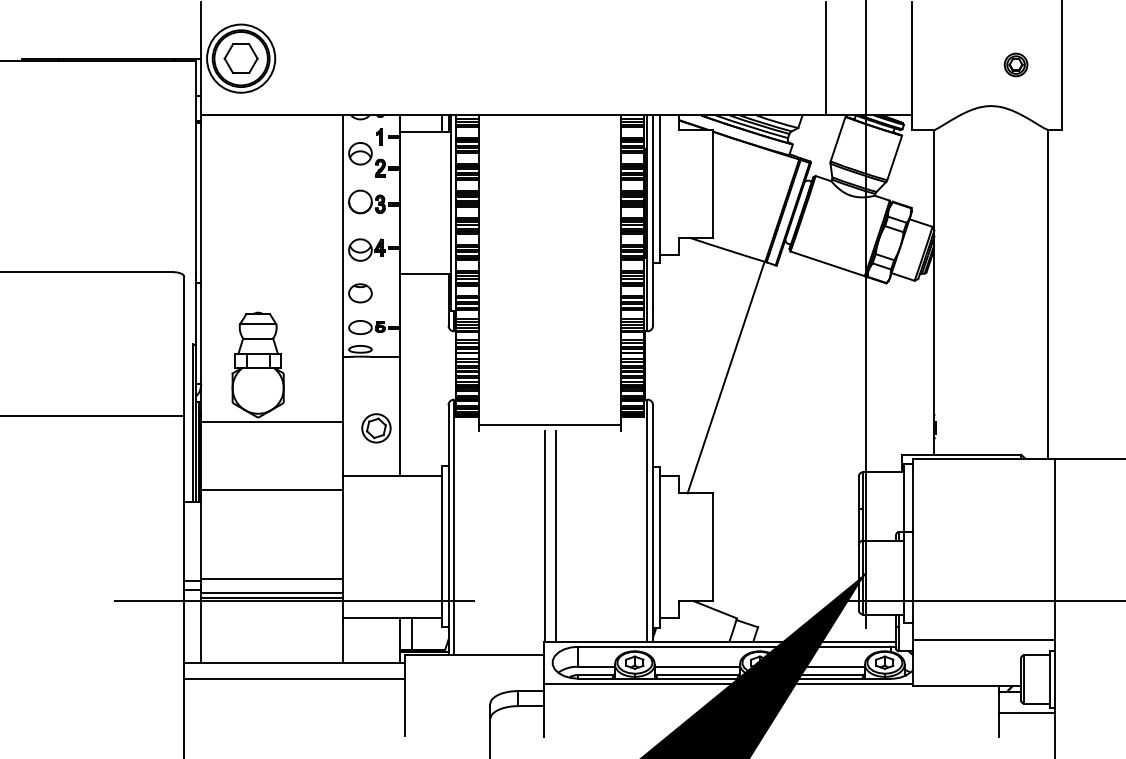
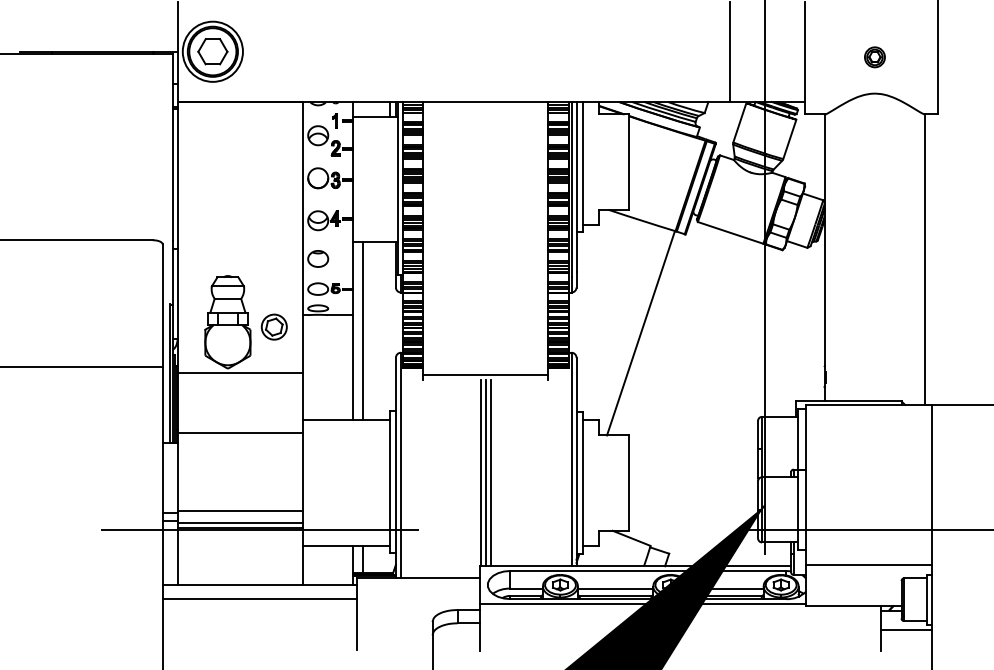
part: (1015, 65) -> (874, 57), moved
line: (411, 374) -> (363, 330), added
part: (375, 427) -> (273, 326), moved
line: (551, 536) -> (486, 473), added

